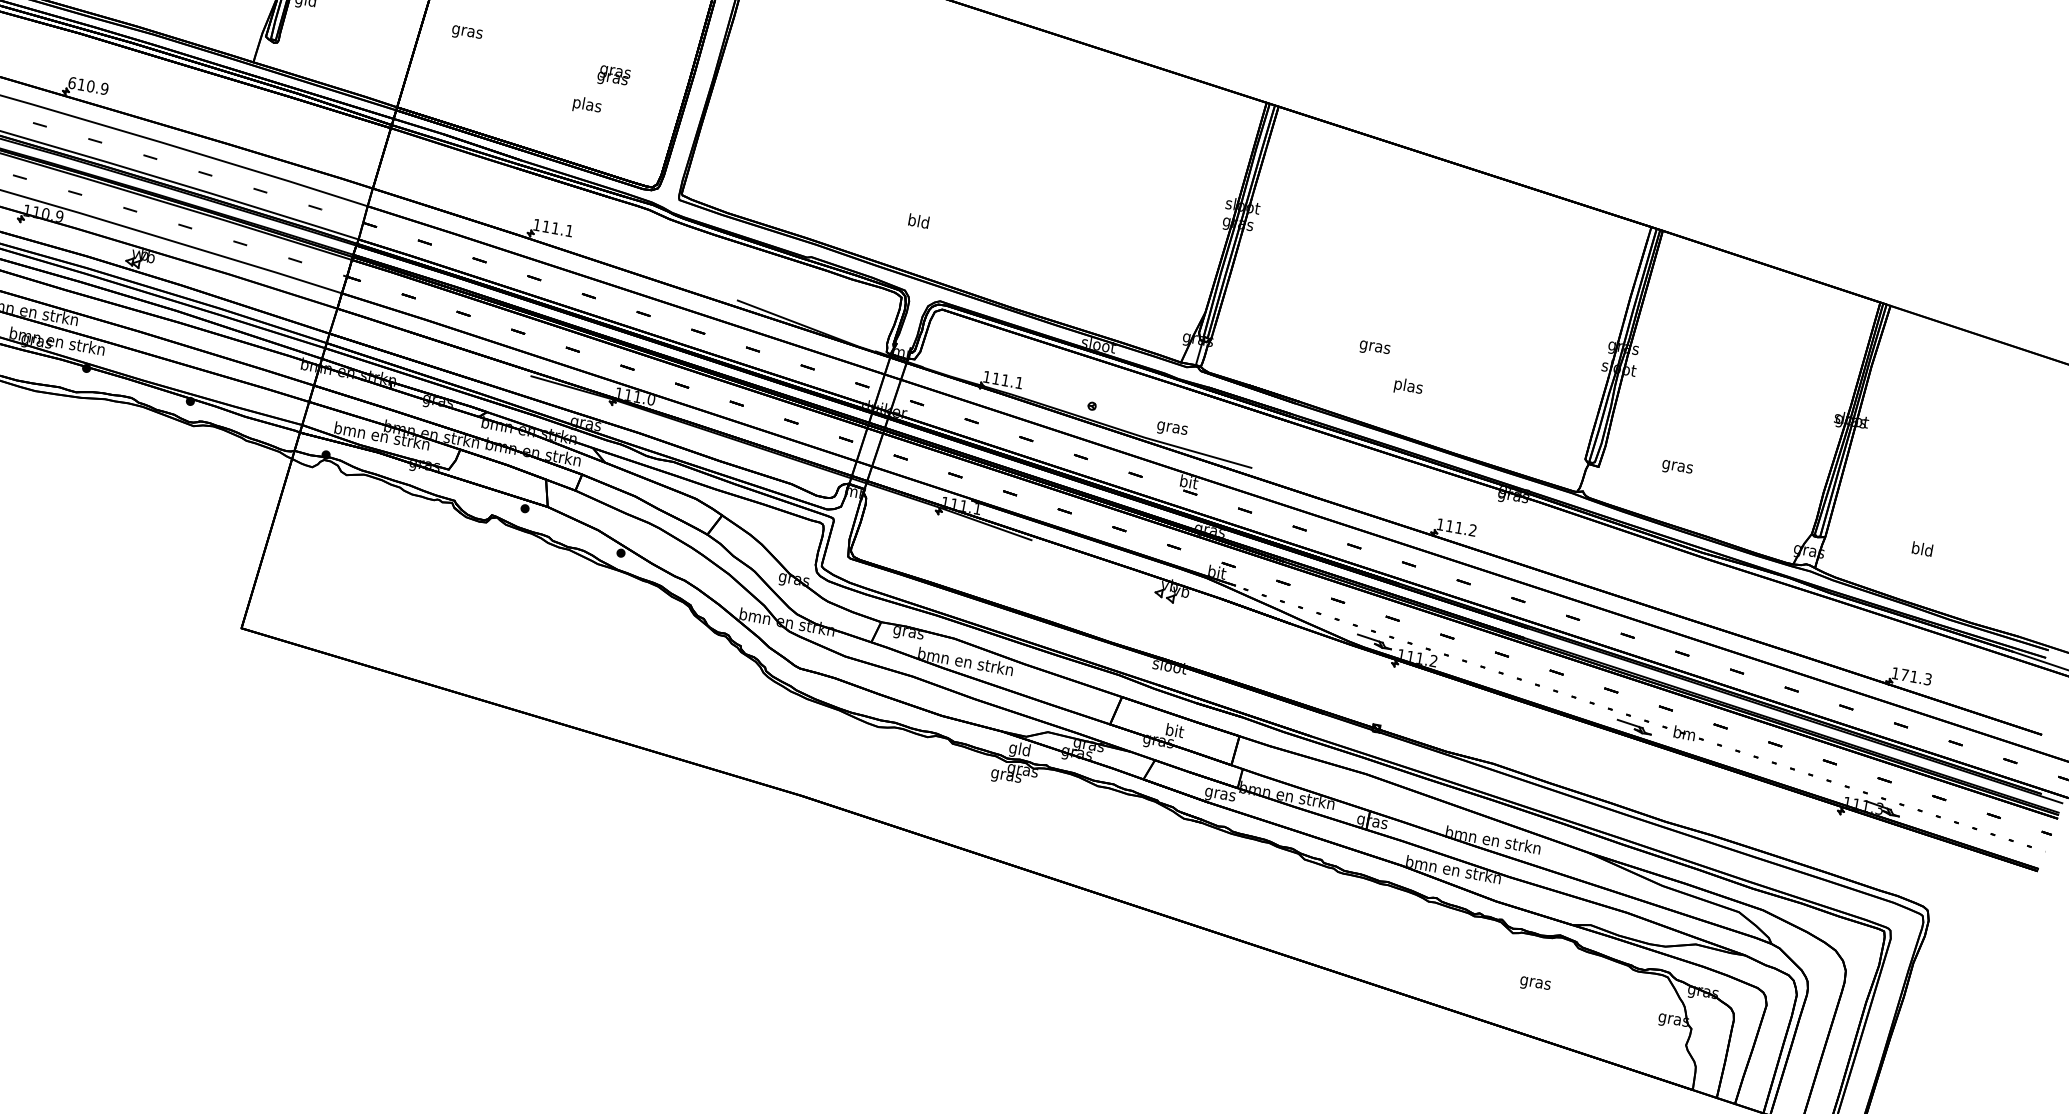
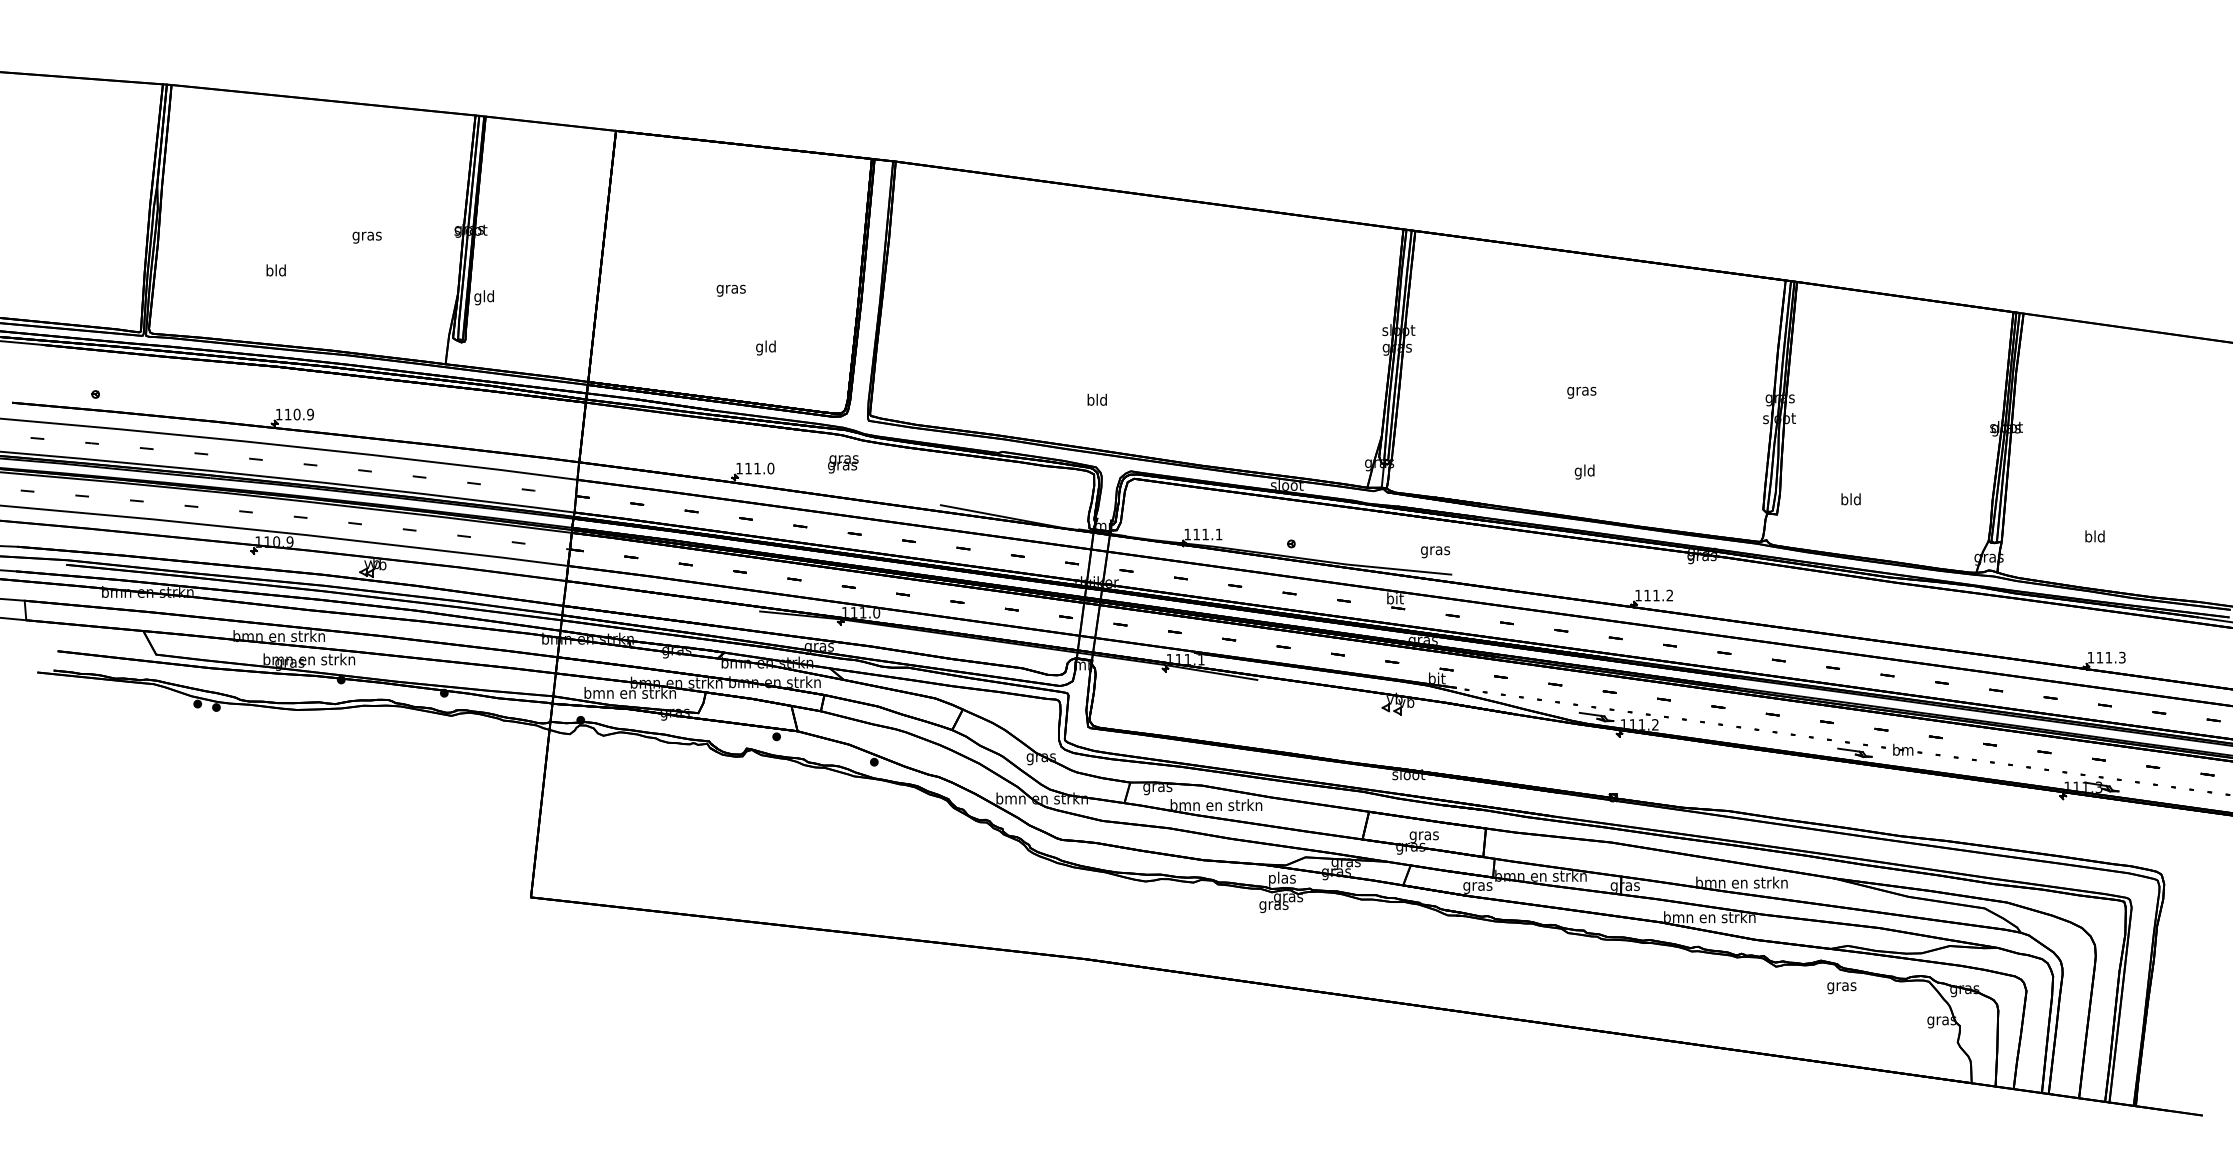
text: (466, 33) -> (730, 290), moved
text: (613, 76) -> (843, 464), moved
text: (71, 82) -> (278, 414), 610.9 -> 110.9
text: (587, 105) -> (766, 347), plas -> gld
text: (568, 230) -> (770, 468), 111.1 -> 111.0
text: (1374, 348) -> (1581, 392), moved
text: (1408, 386) -> (1584, 471), plas -> gld
text: (1172, 429) -> (1435, 552), moved
text: (1677, 466) -> (1850, 500), gras -> bld
text: (1904, 674) -> (2099, 657), 171.3 -> 111.3
text: (1173, 731) -> (1423, 835), bit -> gras
text: (1020, 749) -> (1282, 878), gld -> plas
text: (1534, 984) -> (1841, 988), moved

